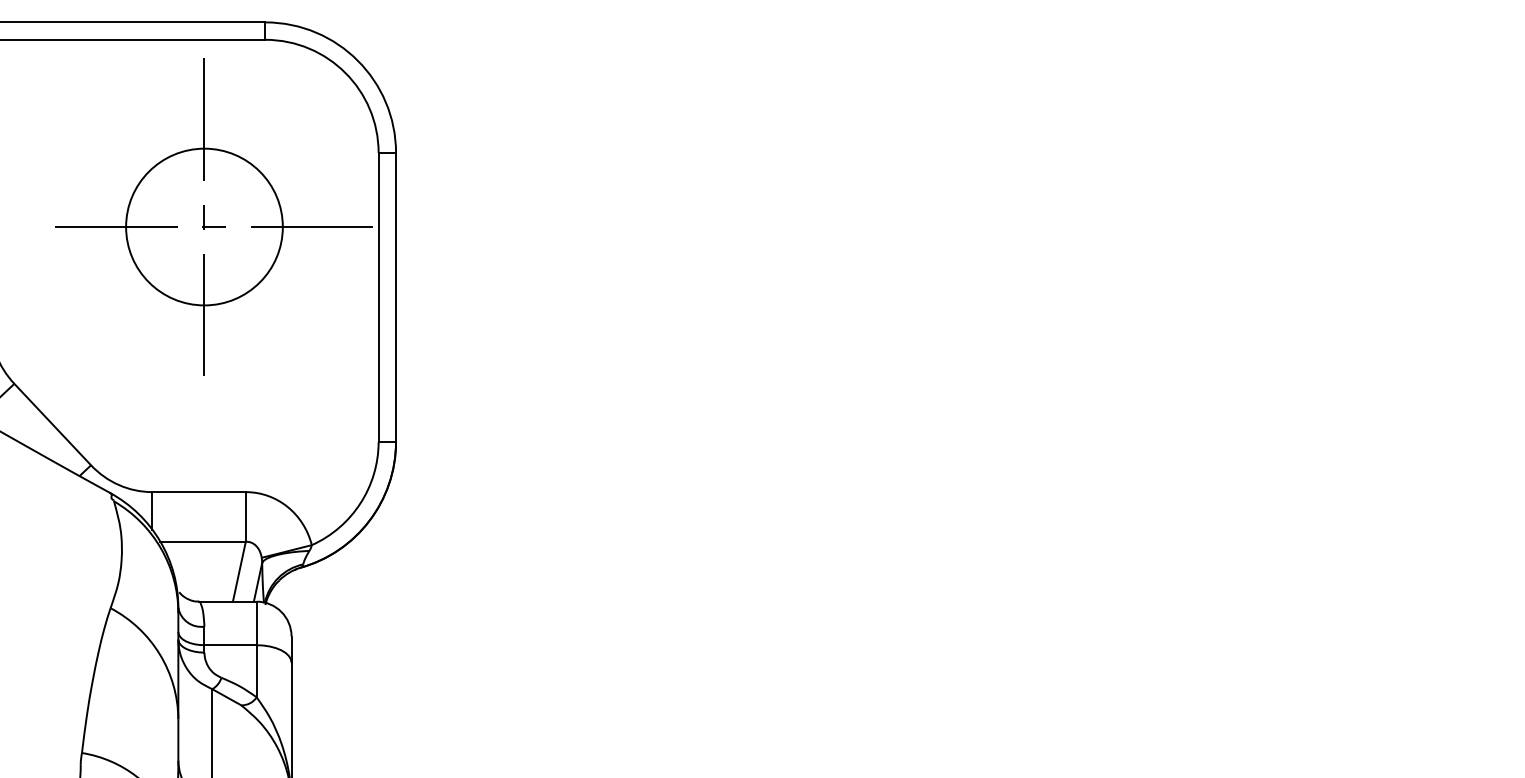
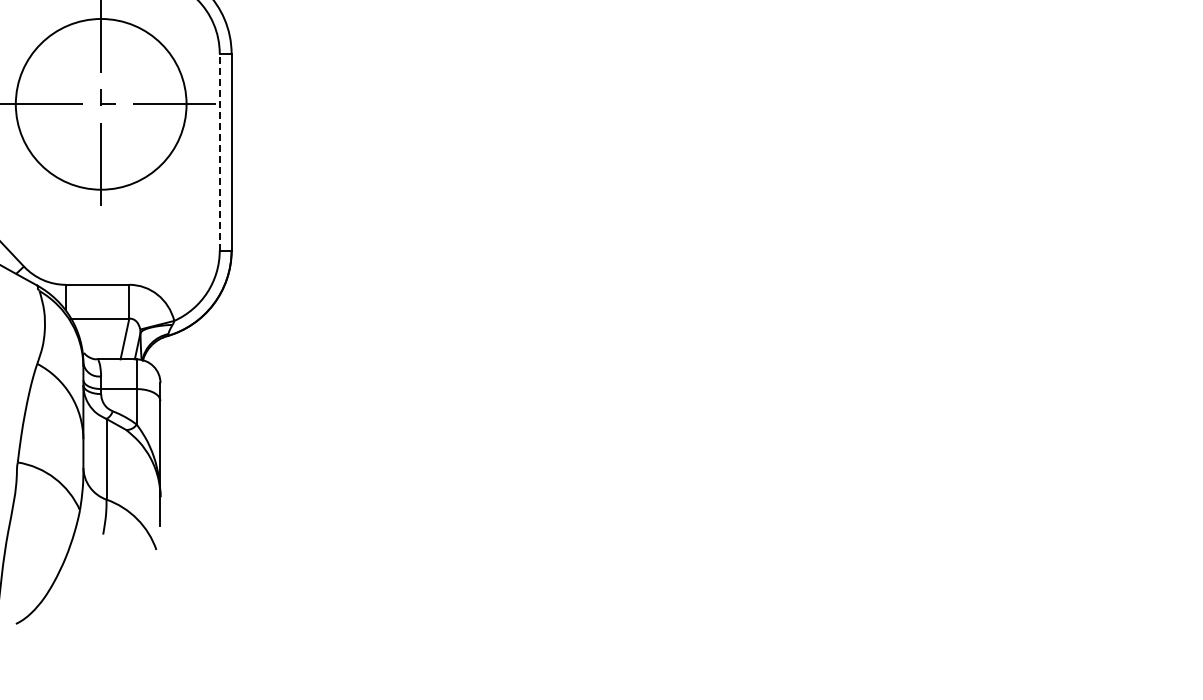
circle: (203, 227) -> (100, 104), size x1.6
line: (378, 296) -> (219, 151), solid -> dashed

